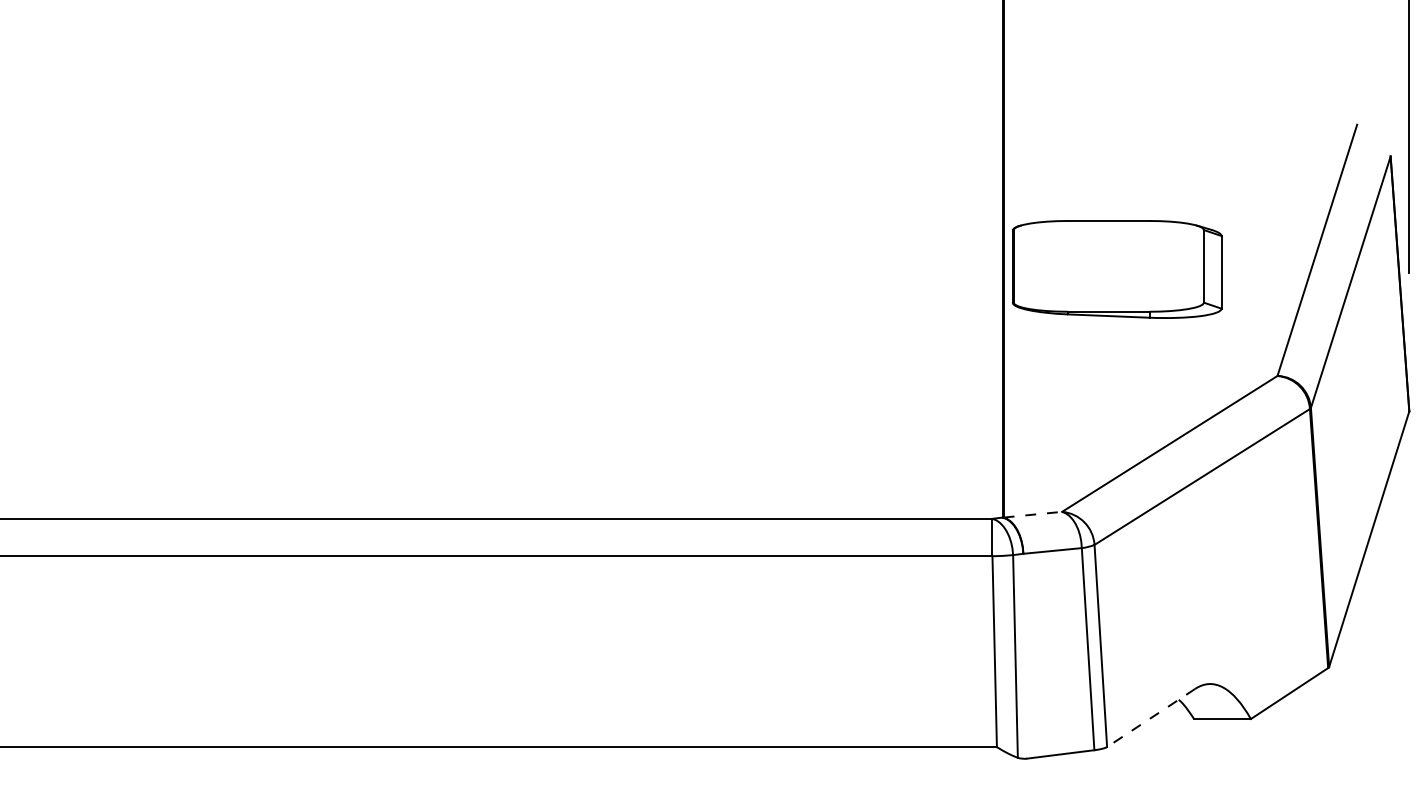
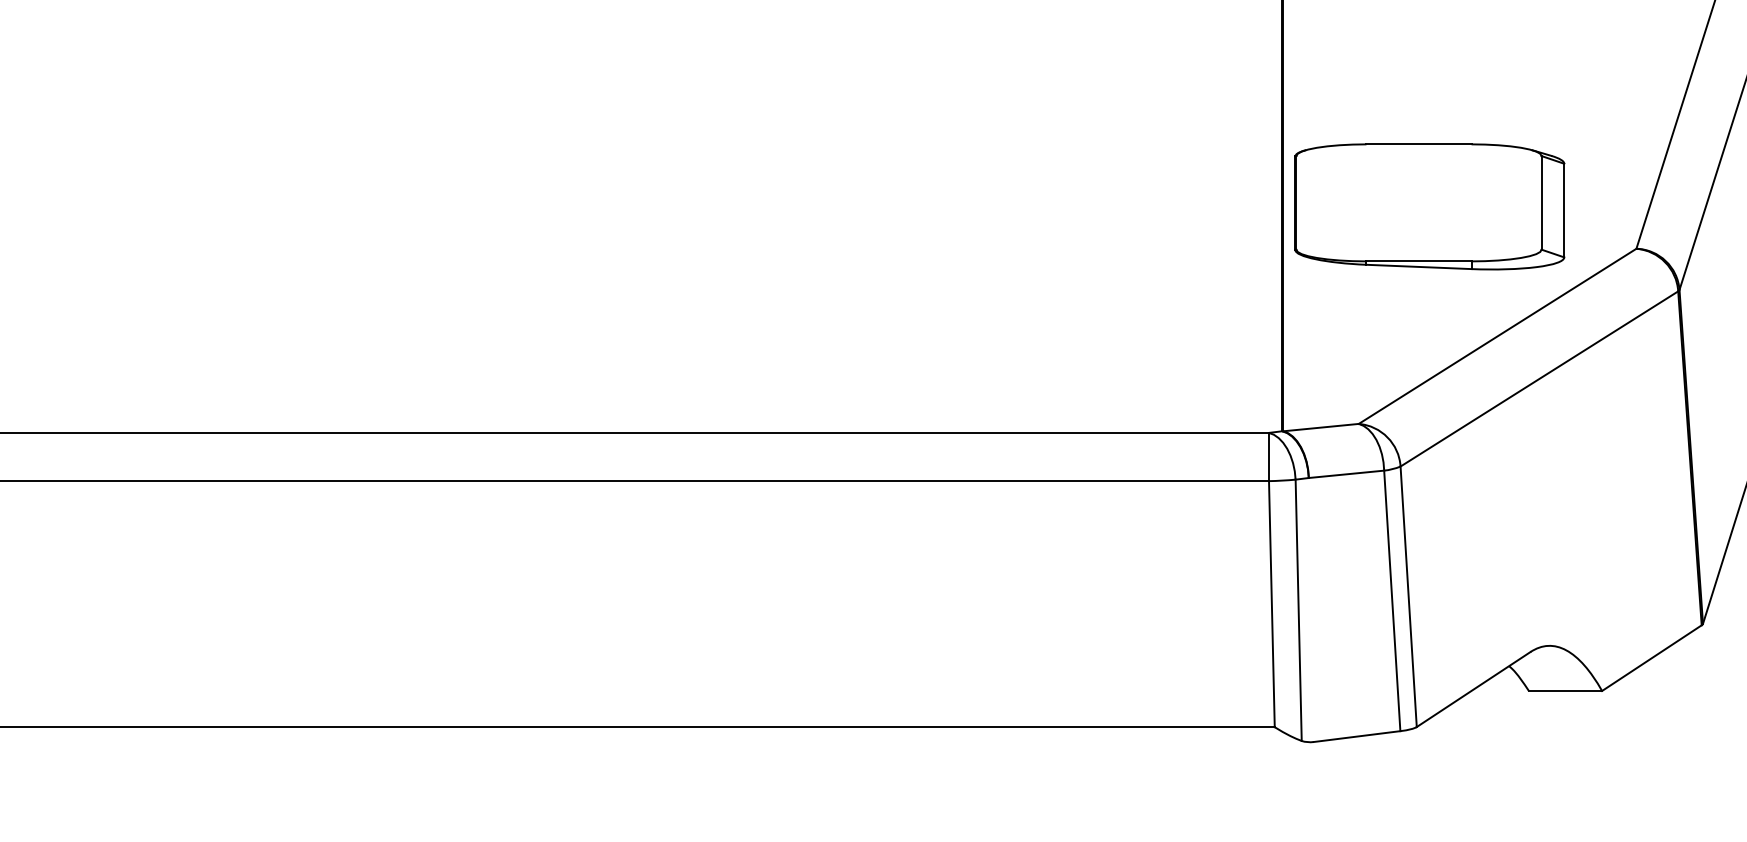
part: (1117, 269) -> (1430, 206), moved
line: (1033, 514) -> (1321, 427), dashed -> solid
line: (1151, 717) -> (1473, 688), dashed -> solid

